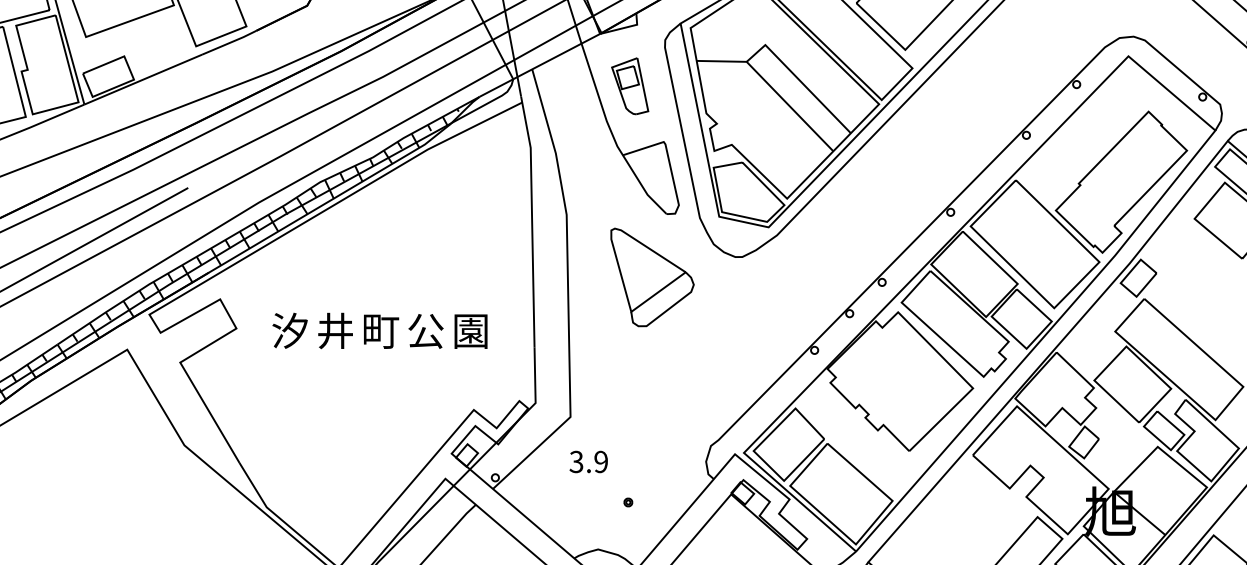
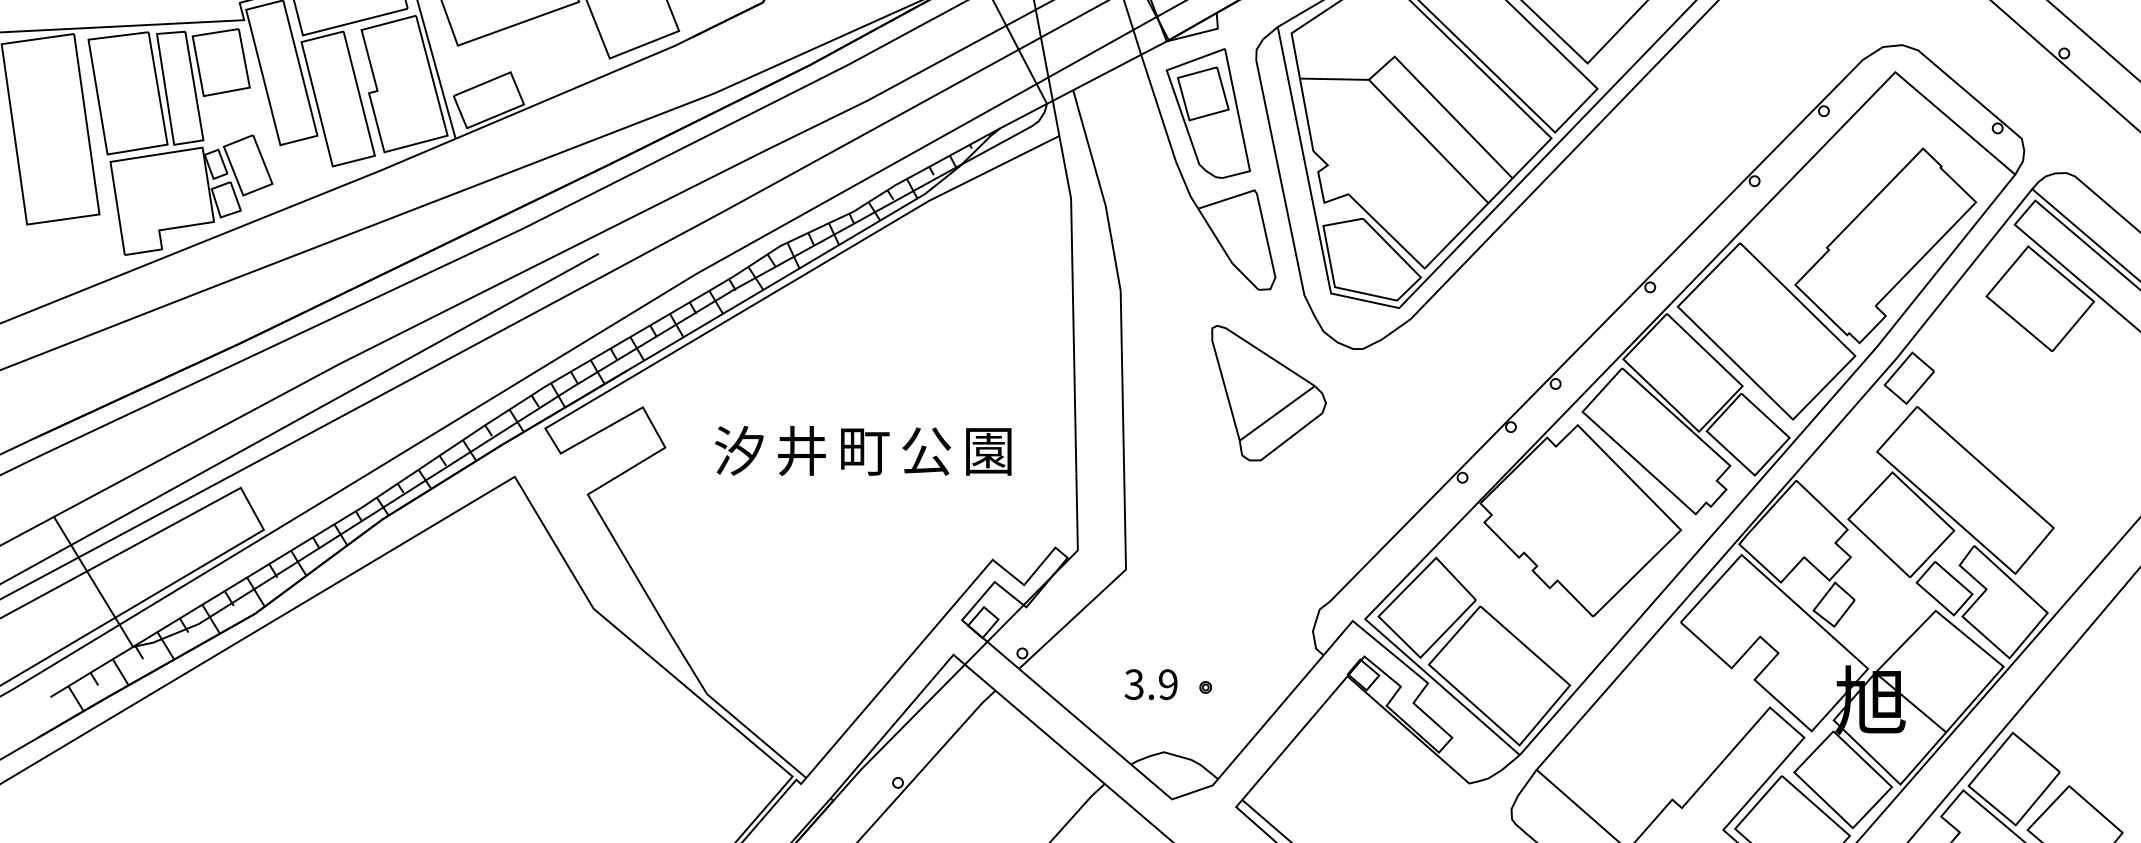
part: (629, 86) -> (1207, 113), size x1.67
part: (652, 277) -> (1268, 393), moved
text: (588, 461) -> (1150, 684), moved

